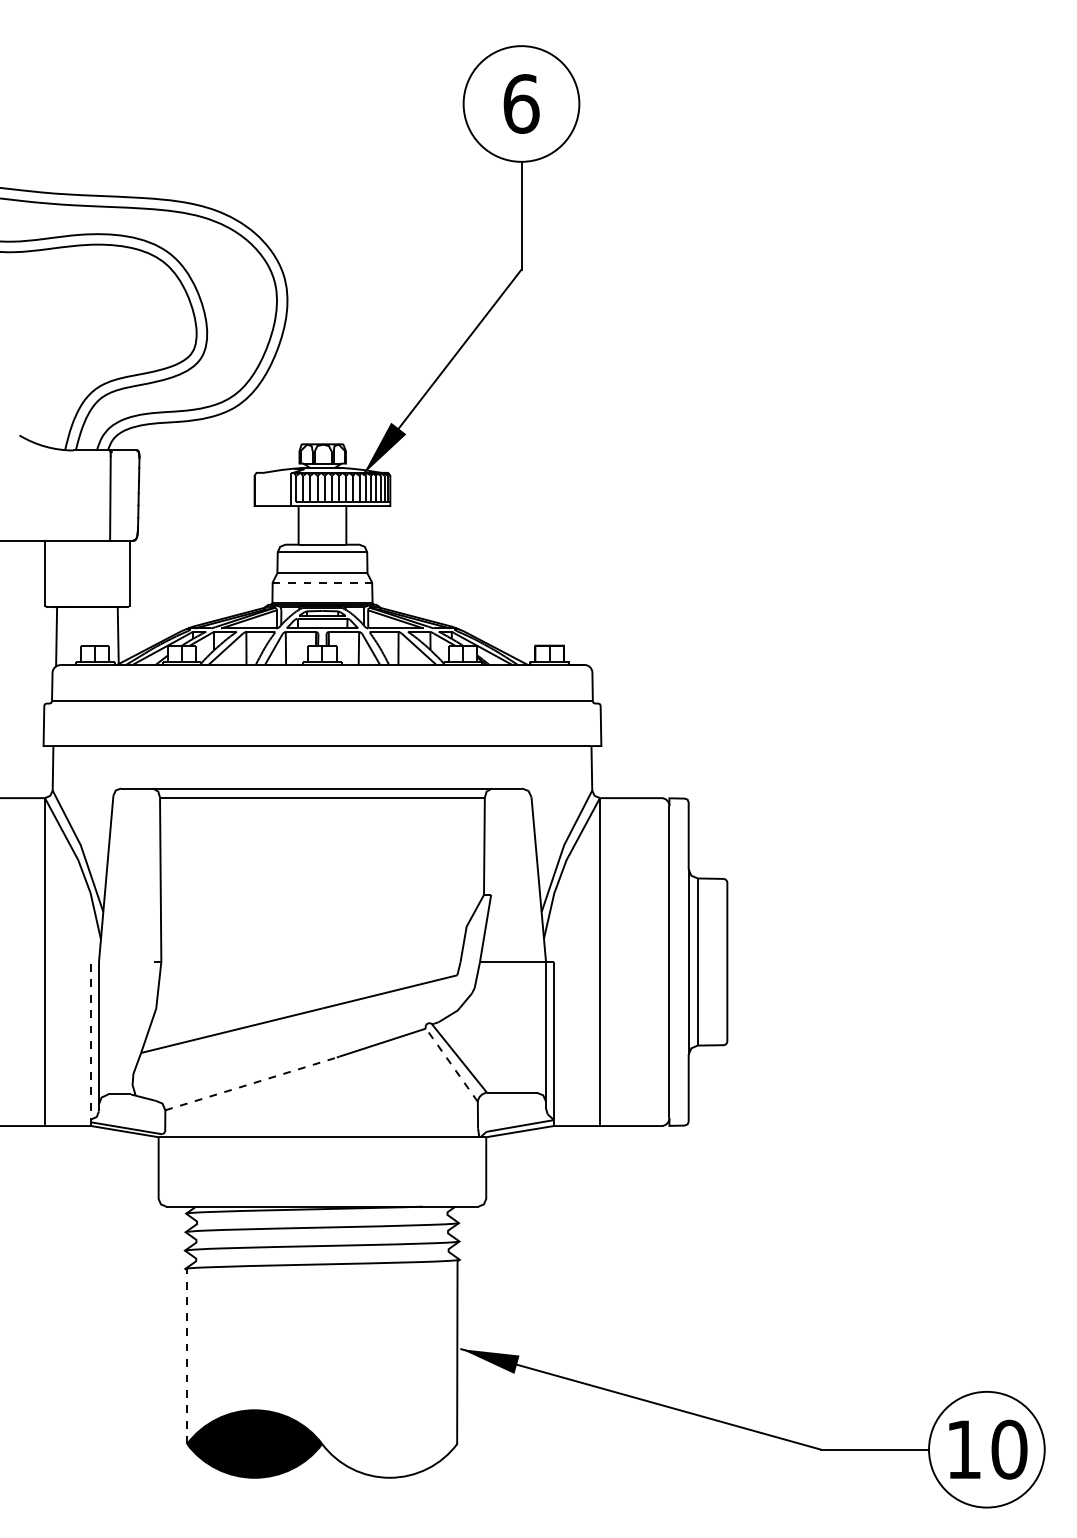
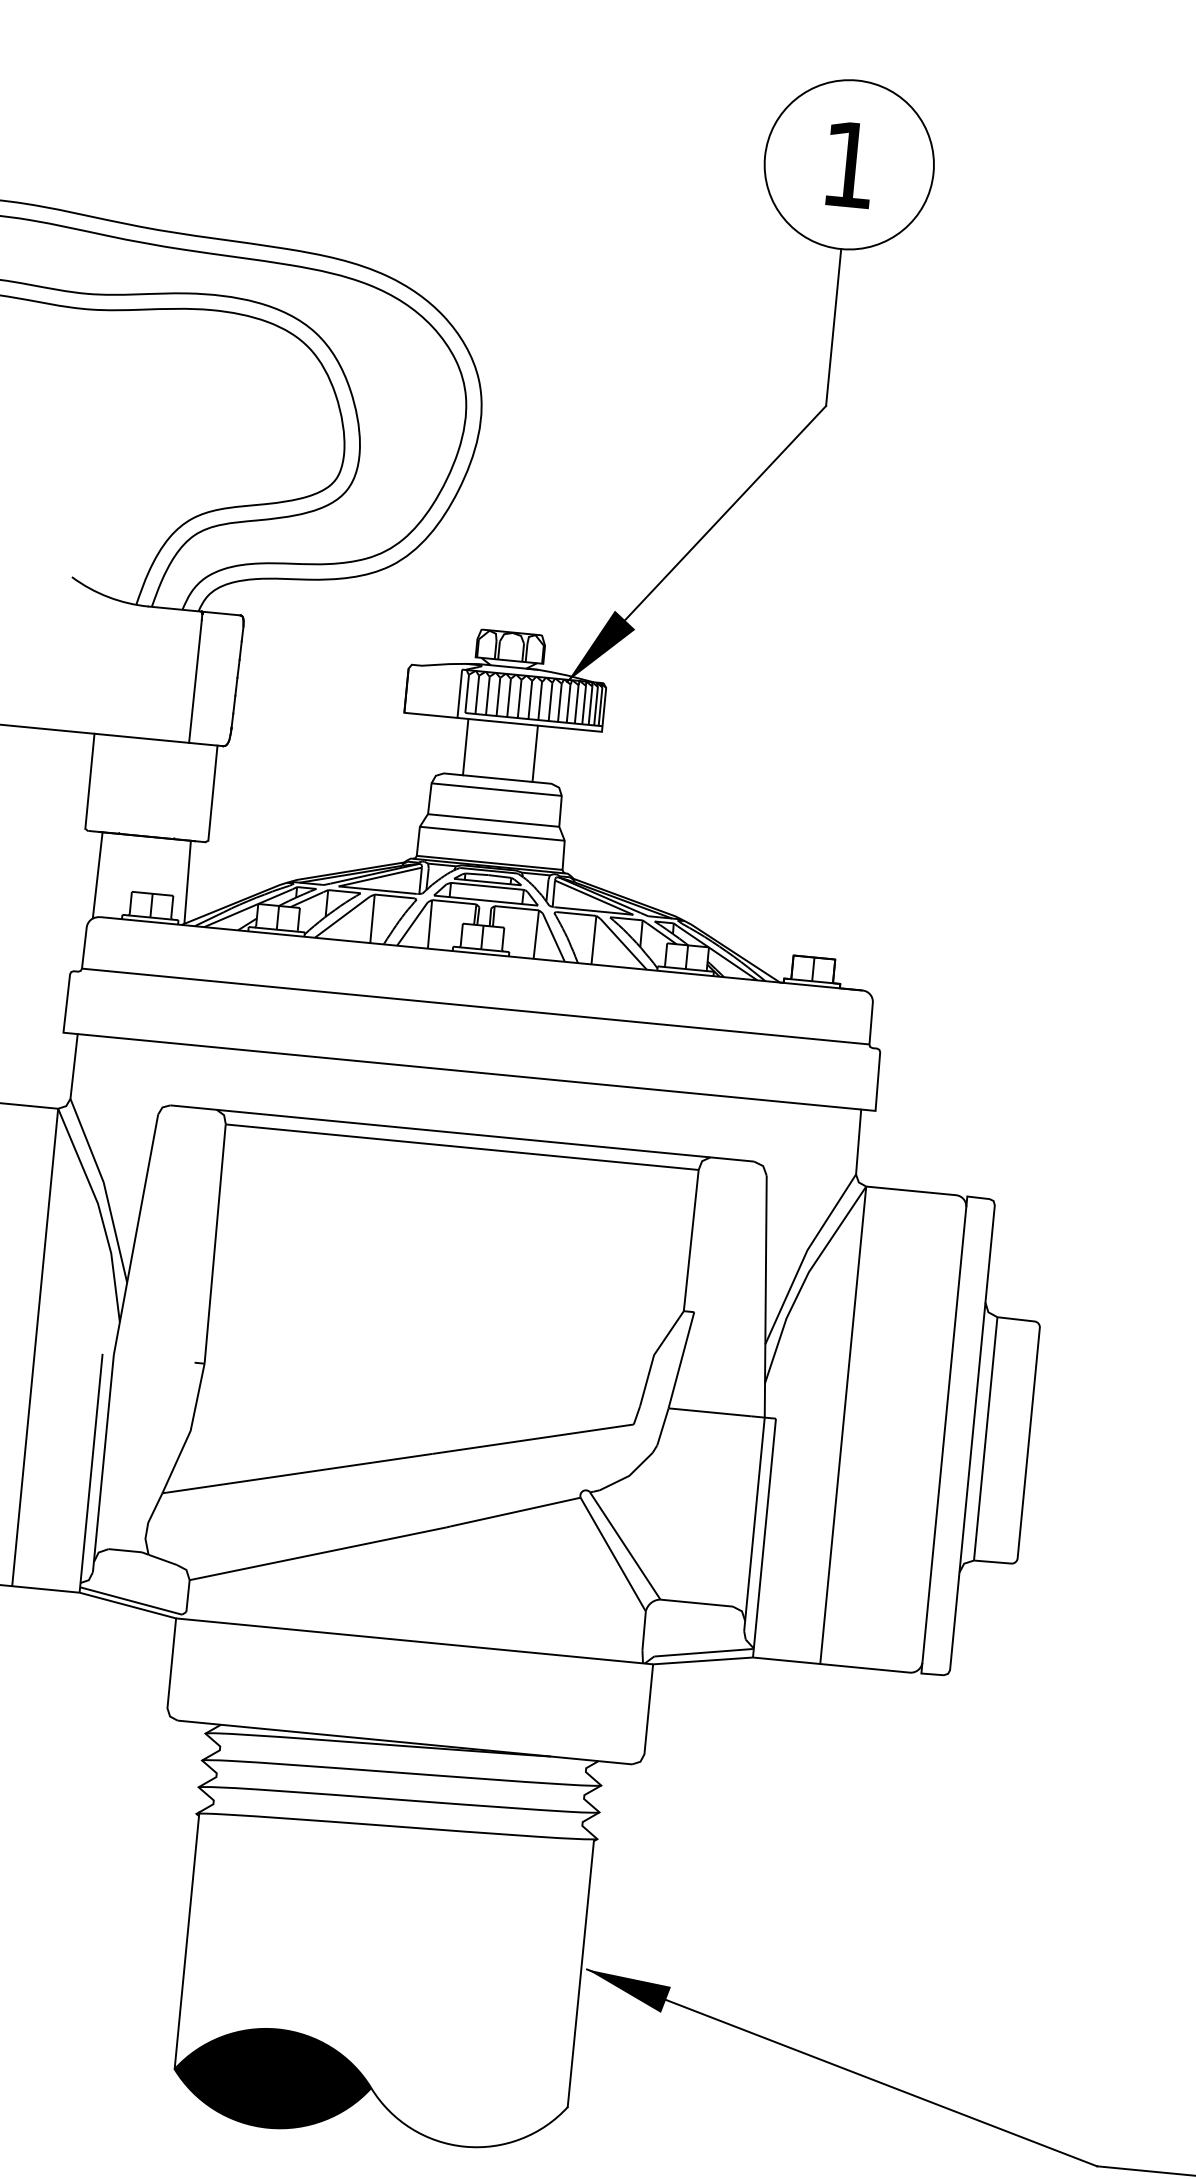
text: (521, 103) -> (849, 164), 6 -> 1
line: (322, 582) -> (492, 833), dashed -> solid
line: (91, 1043) -> (91, 1472), dashed -> solid
line: (451, 1065) -> (612, 1555), dashed -> solid
line: (251, 1083) -> (318, 1553), dashed -> solid
line: (187, 1355) -> (187, 1940), dashed -> solid

